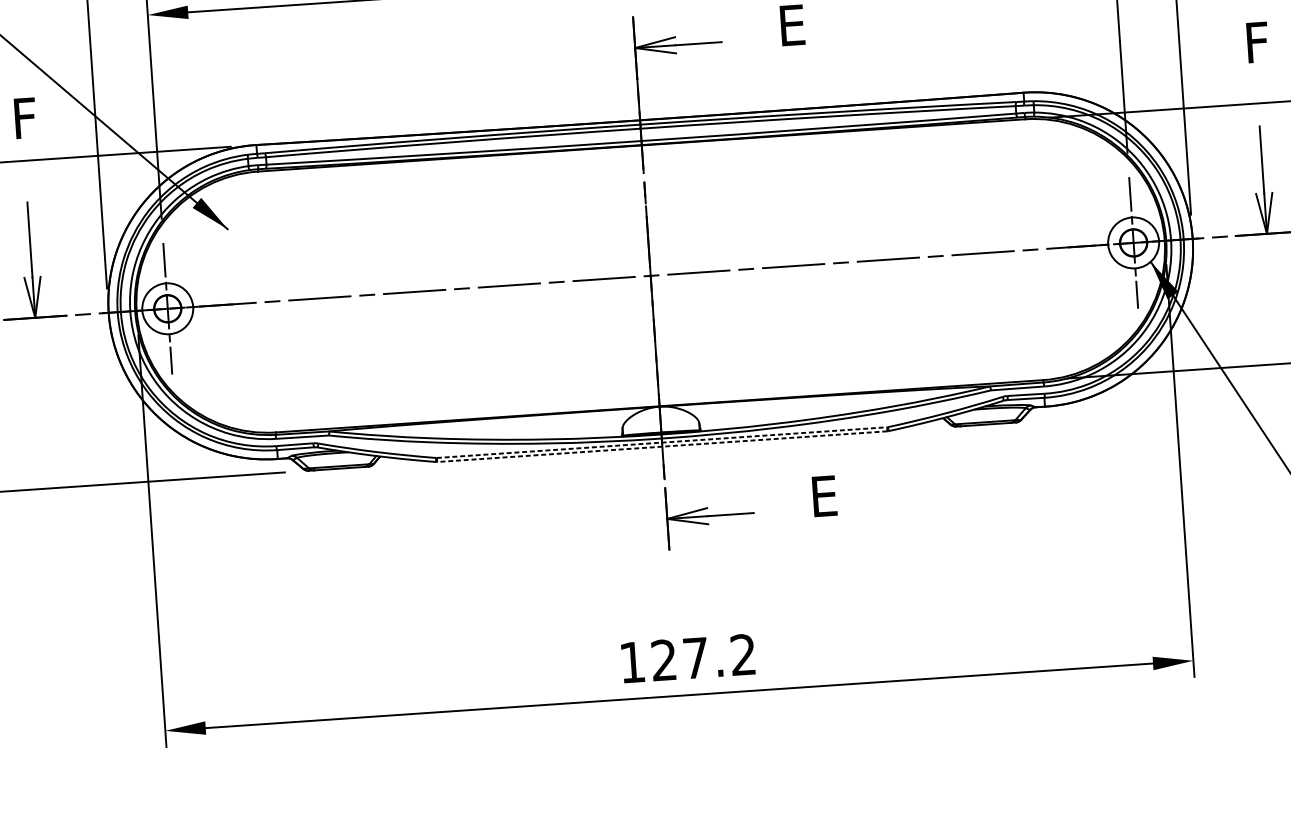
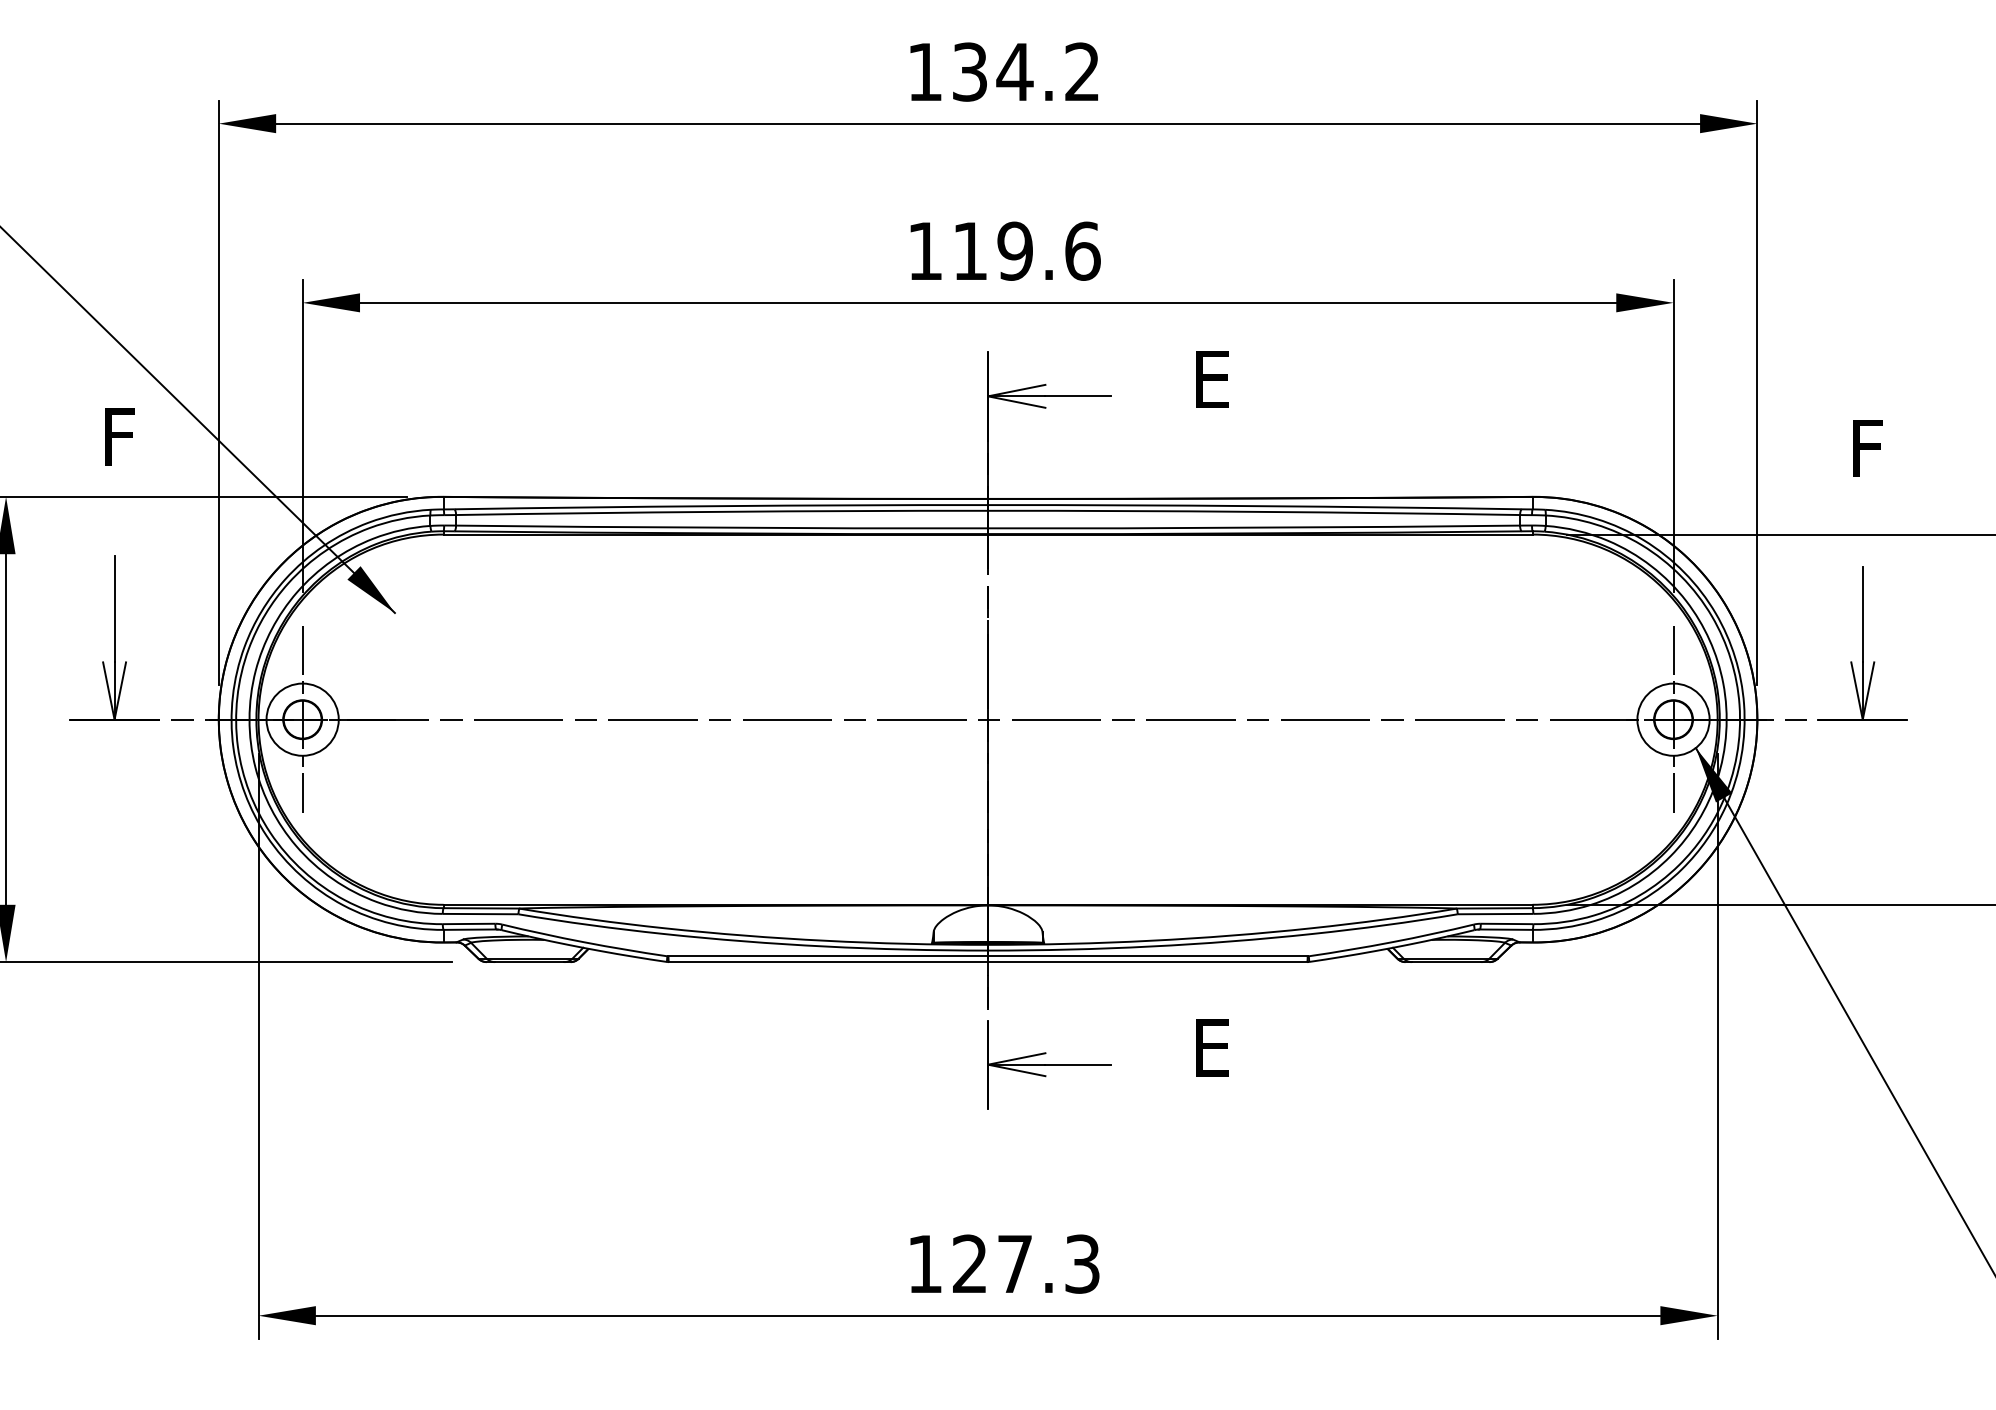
line: (662, 442) -> (988, 956), dashed -> solid
line: (661, 446) -> (987, 962), dashed -> solid
text: (743, 654) -> (1082, 1263), 127.2 -> 127.3

